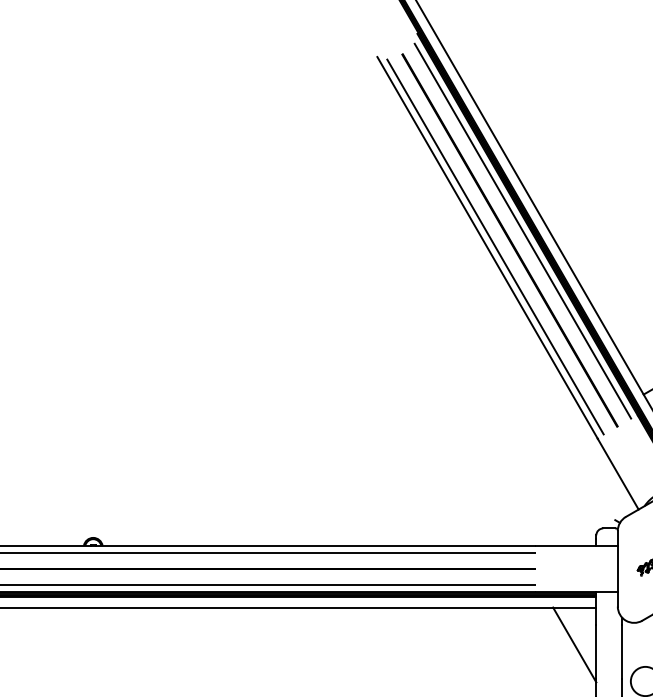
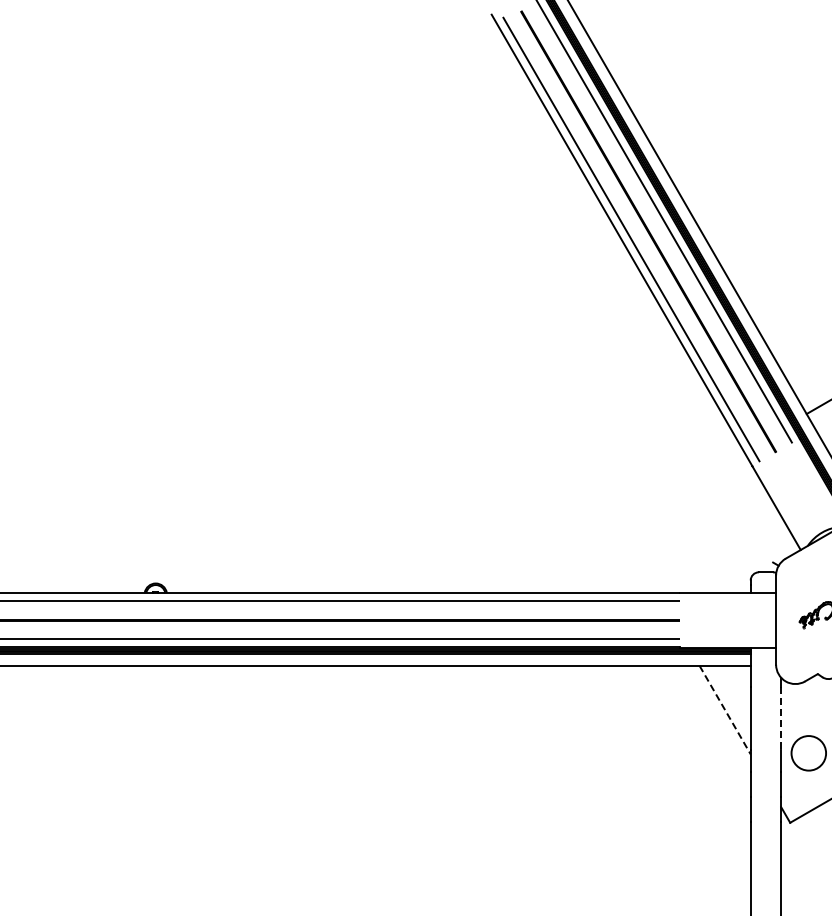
line: (575, 645) -> (725, 710), solid -> dashed
line: (622, 652) -> (781, 718), solid -> dashed

